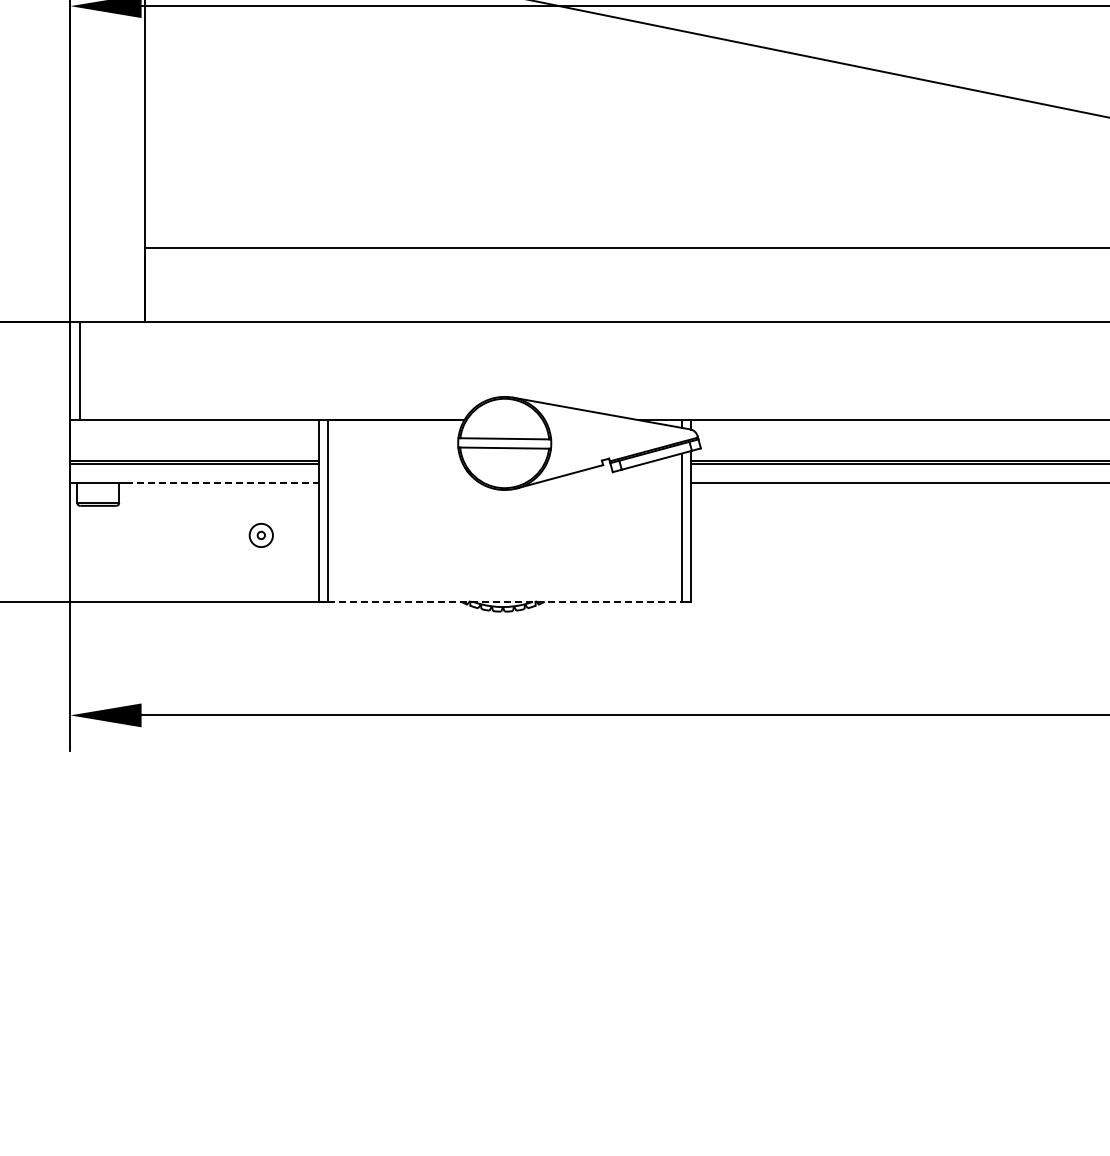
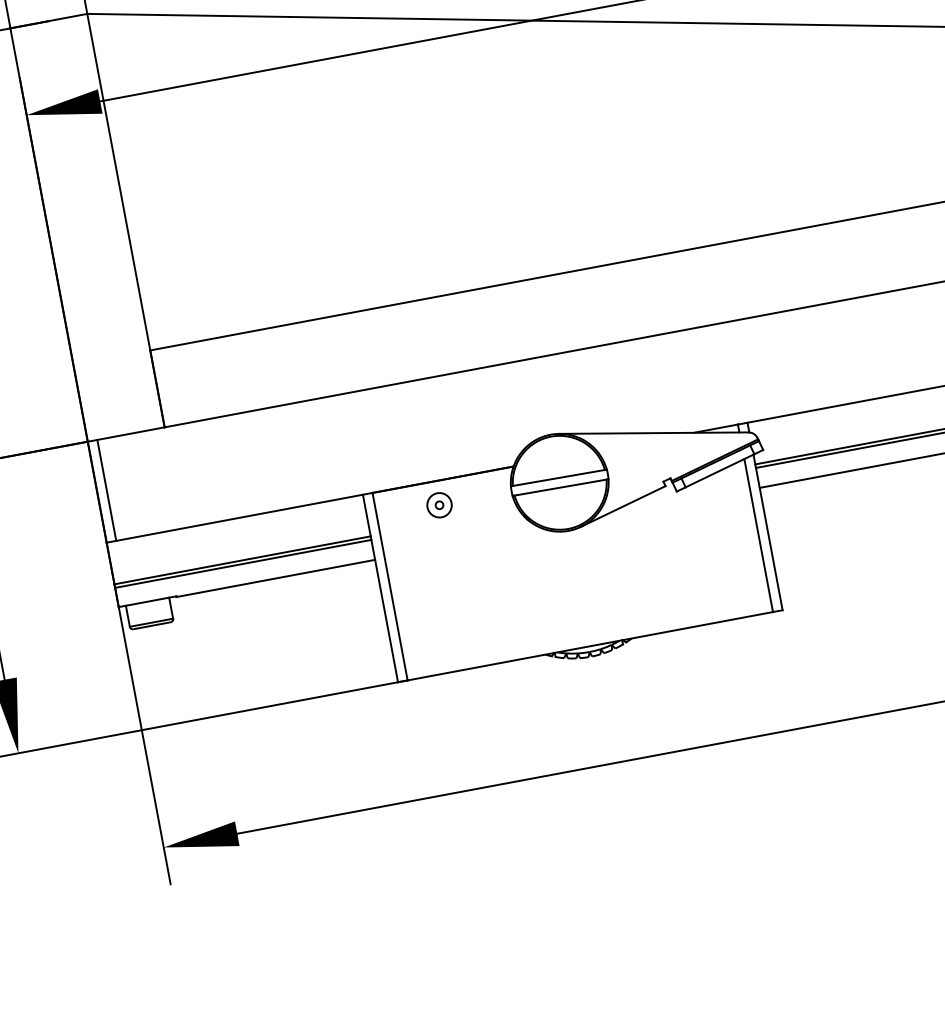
line: (222, 483) -> (276, 578), dashed -> solid
part: (260, 534) -> (438, 504), moved
line: (504, 601) -> (590, 646), dashed -> solid

